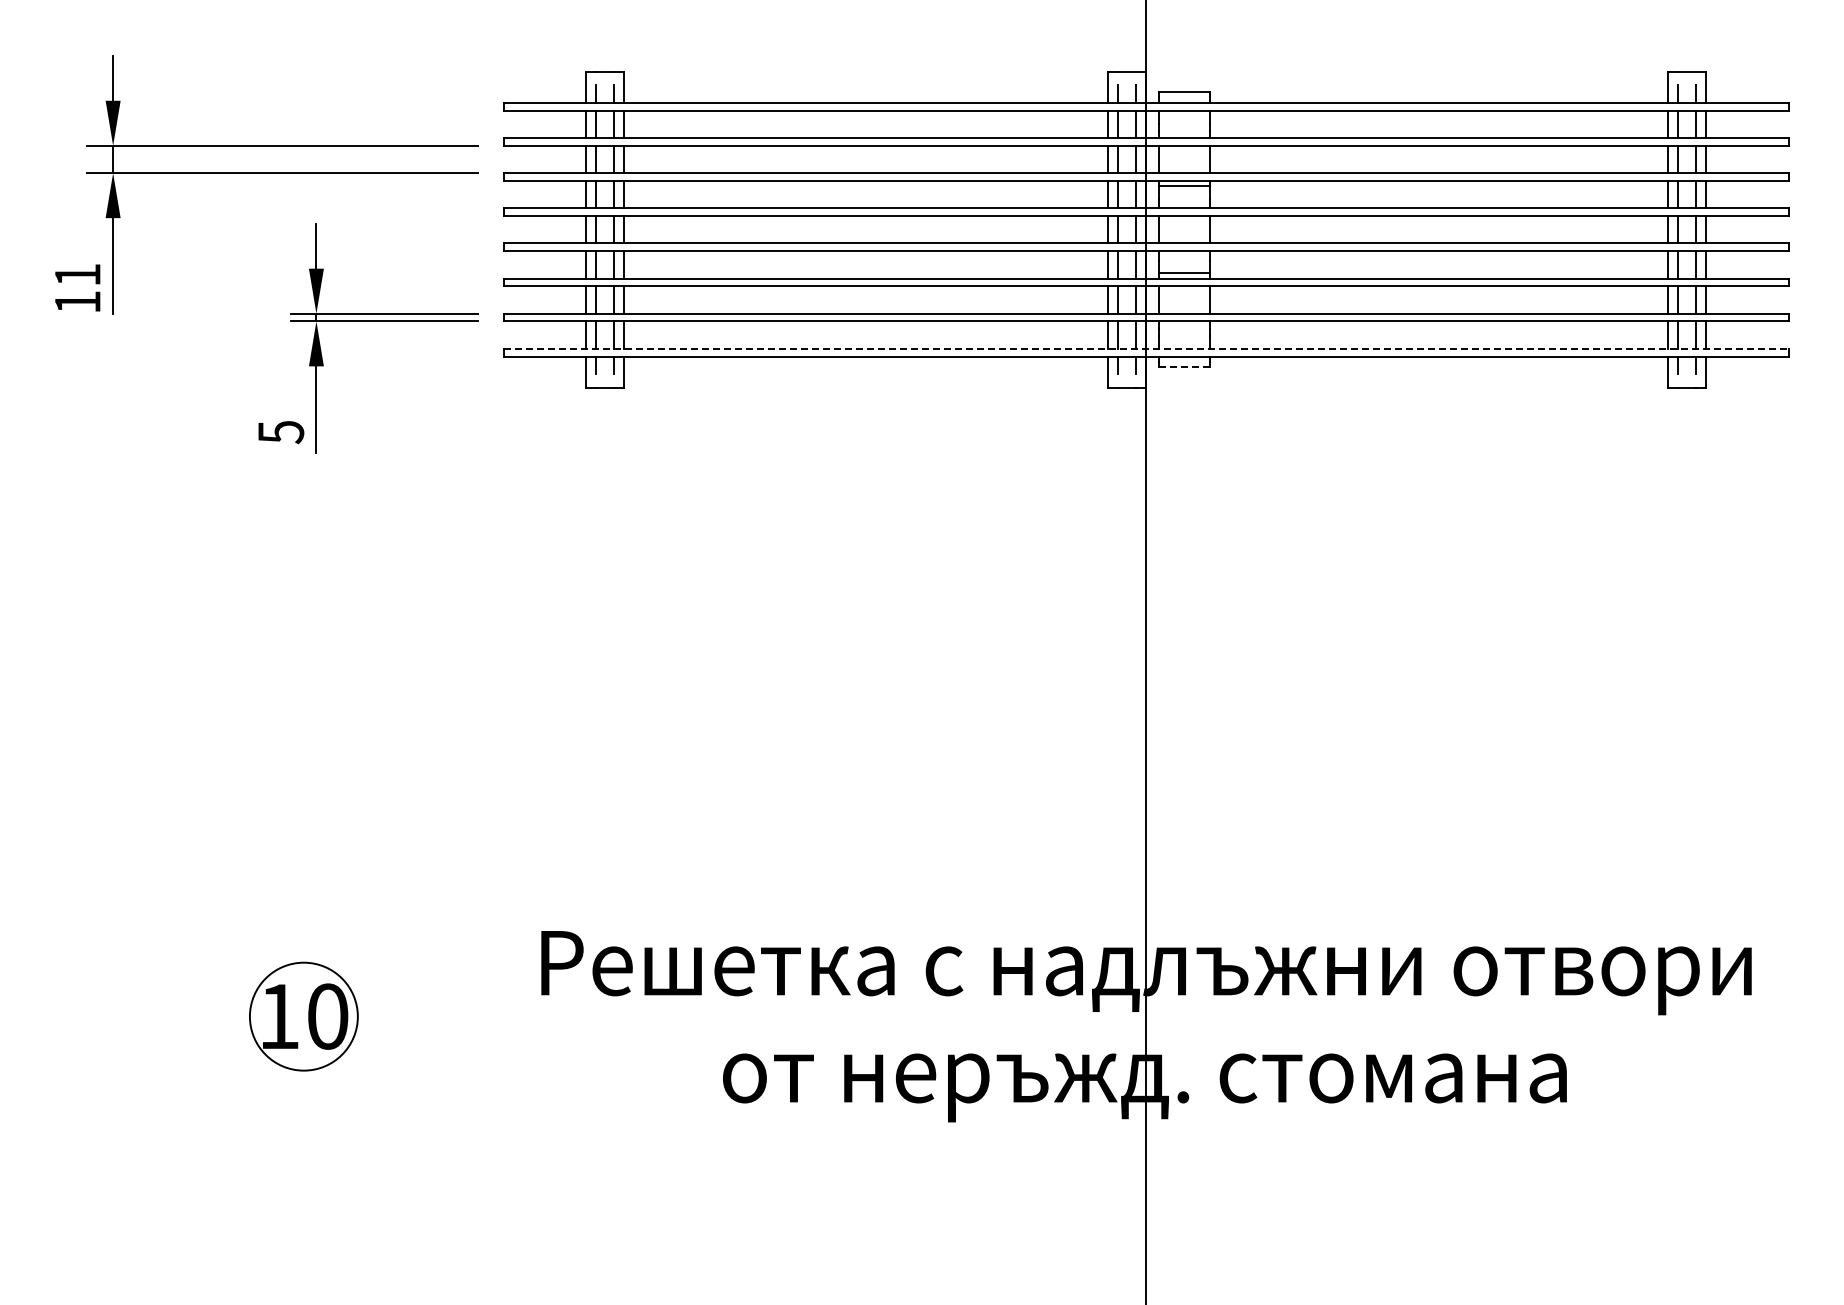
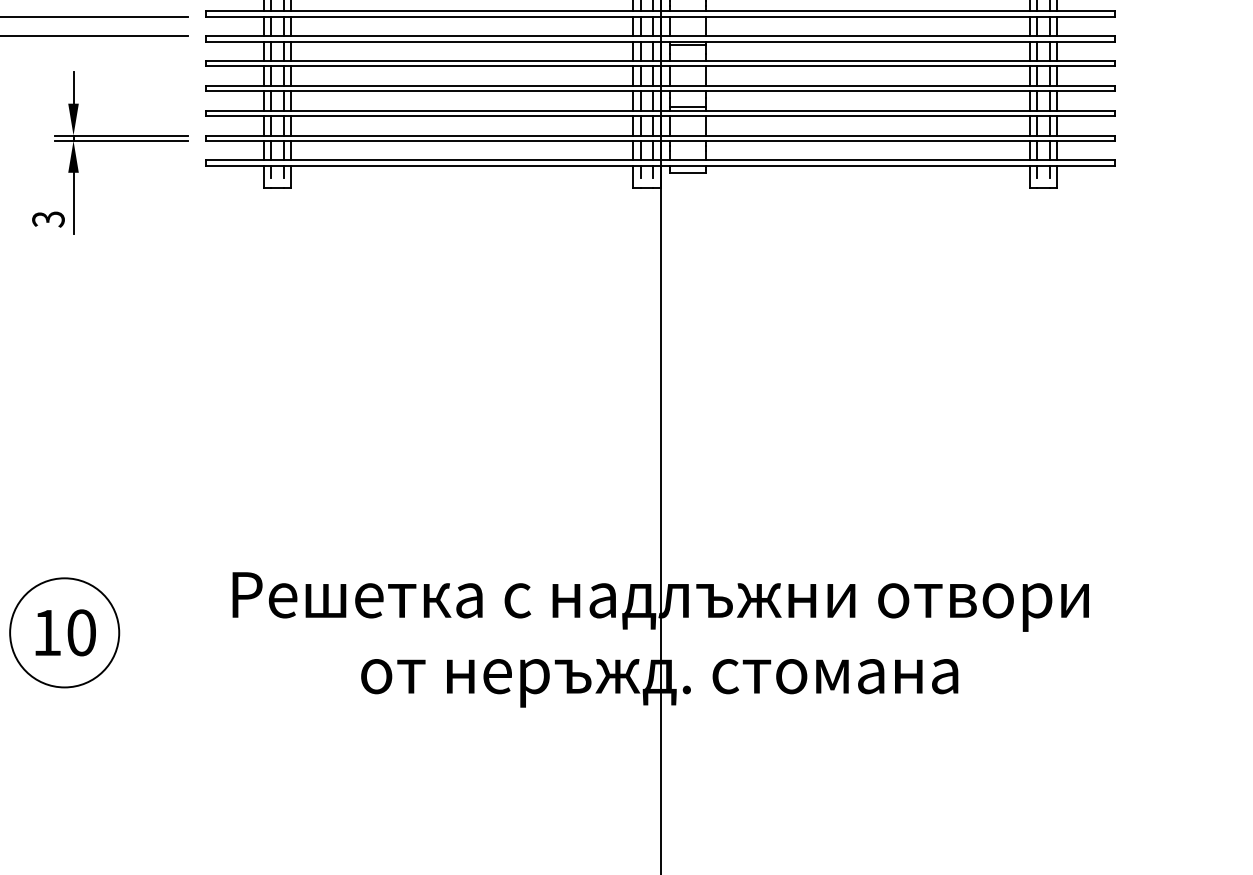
line: (1146, 348) -> (660, 160), dashed -> solid
line: (1184, 367) -> (687, 173), dashed -> solid
text: (280, 432) -> (48, 219), 5 -> 3
circle: (303, 1016) -> (64, 632), size x1.43

